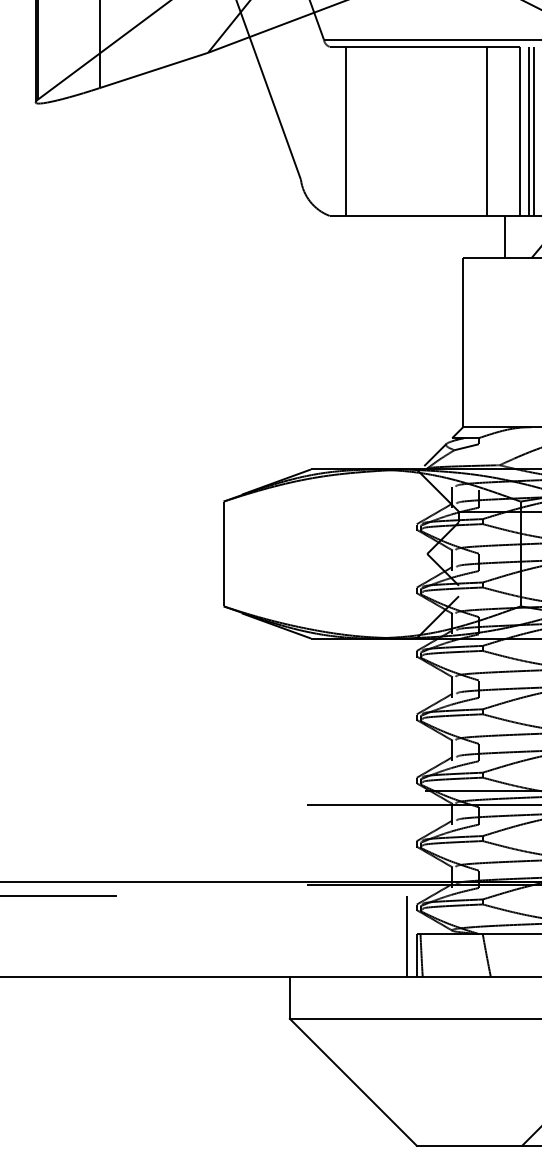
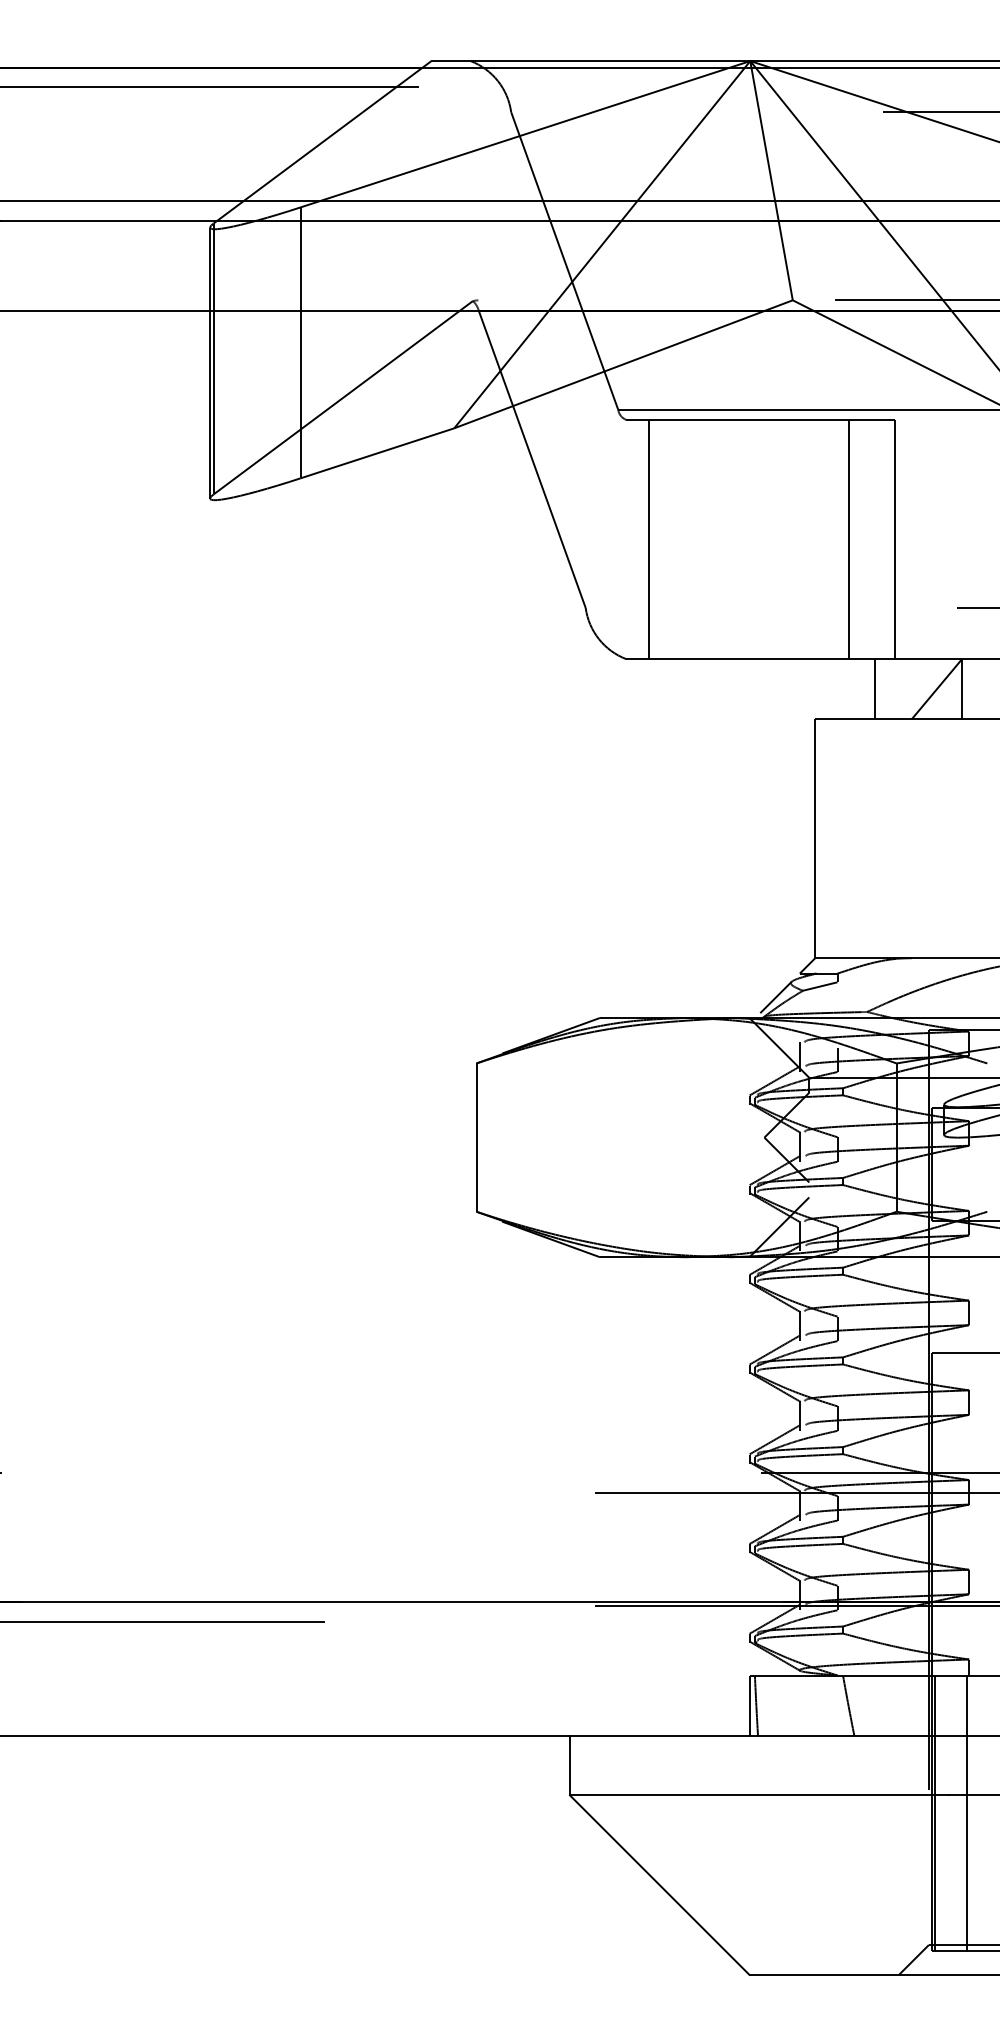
line: (528, 131) -> (907, 539), removed
line: (533, 131) -> (915, 539), removed
line: (406, 936) -> (735, 1678), removed

